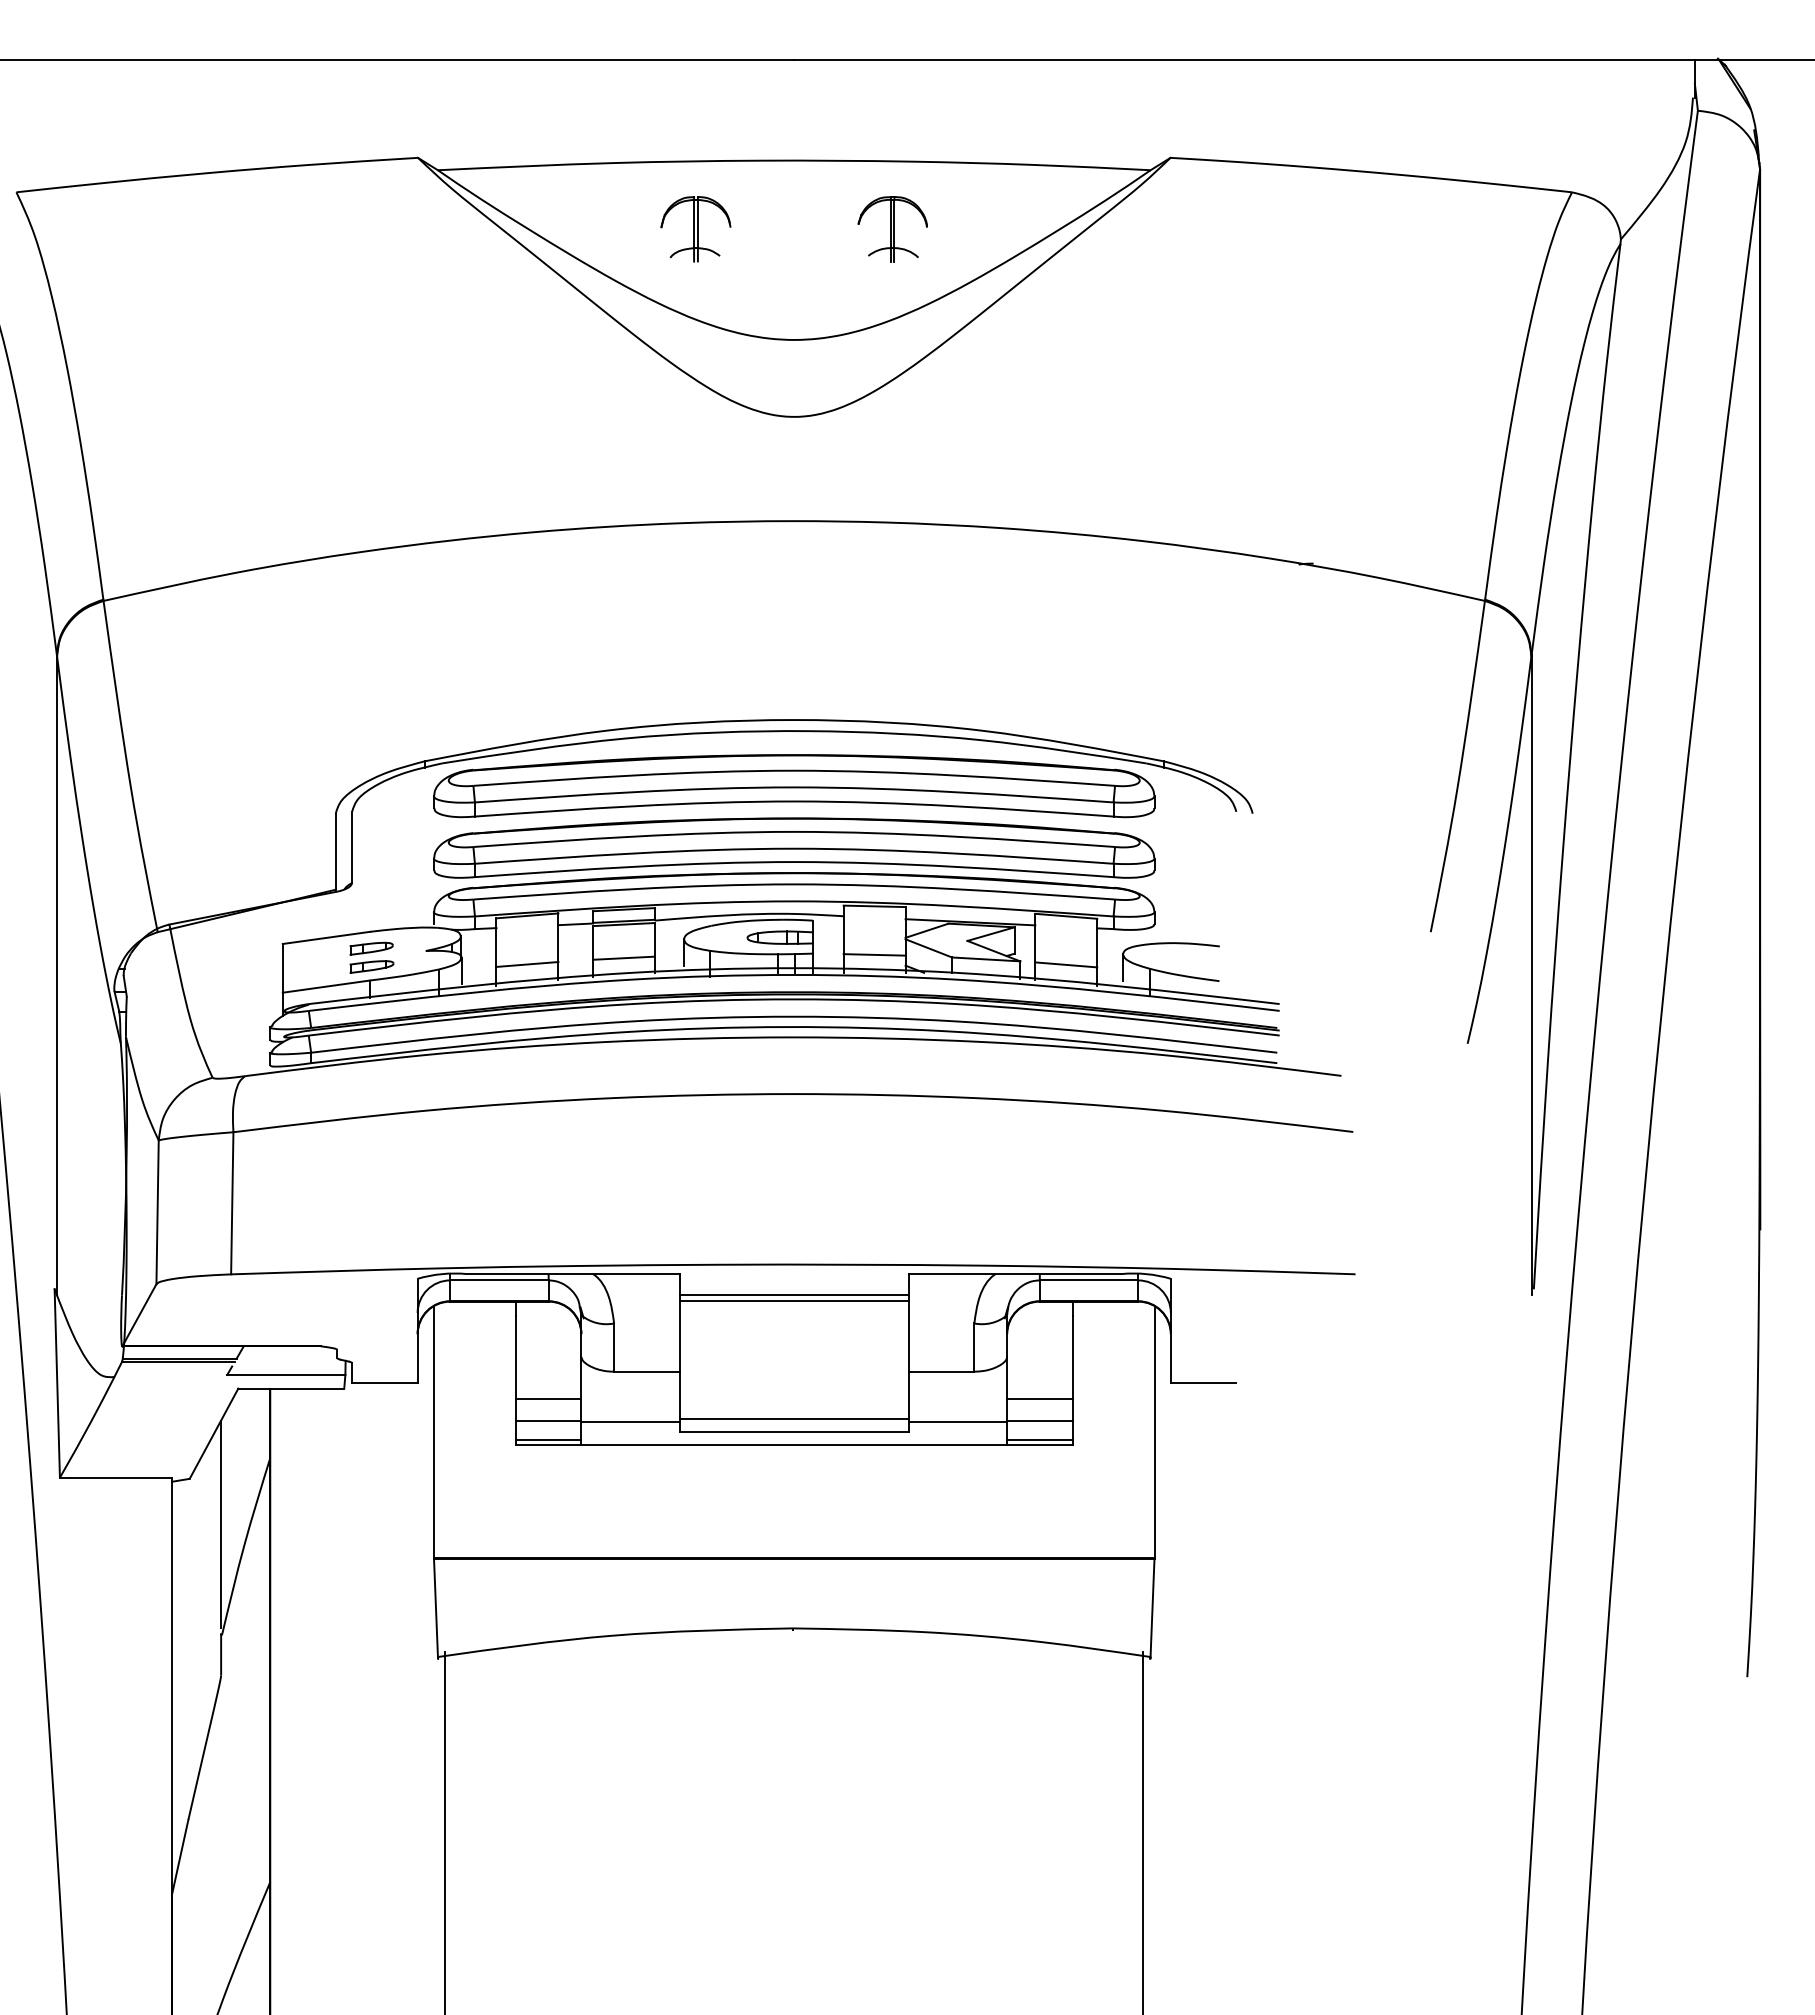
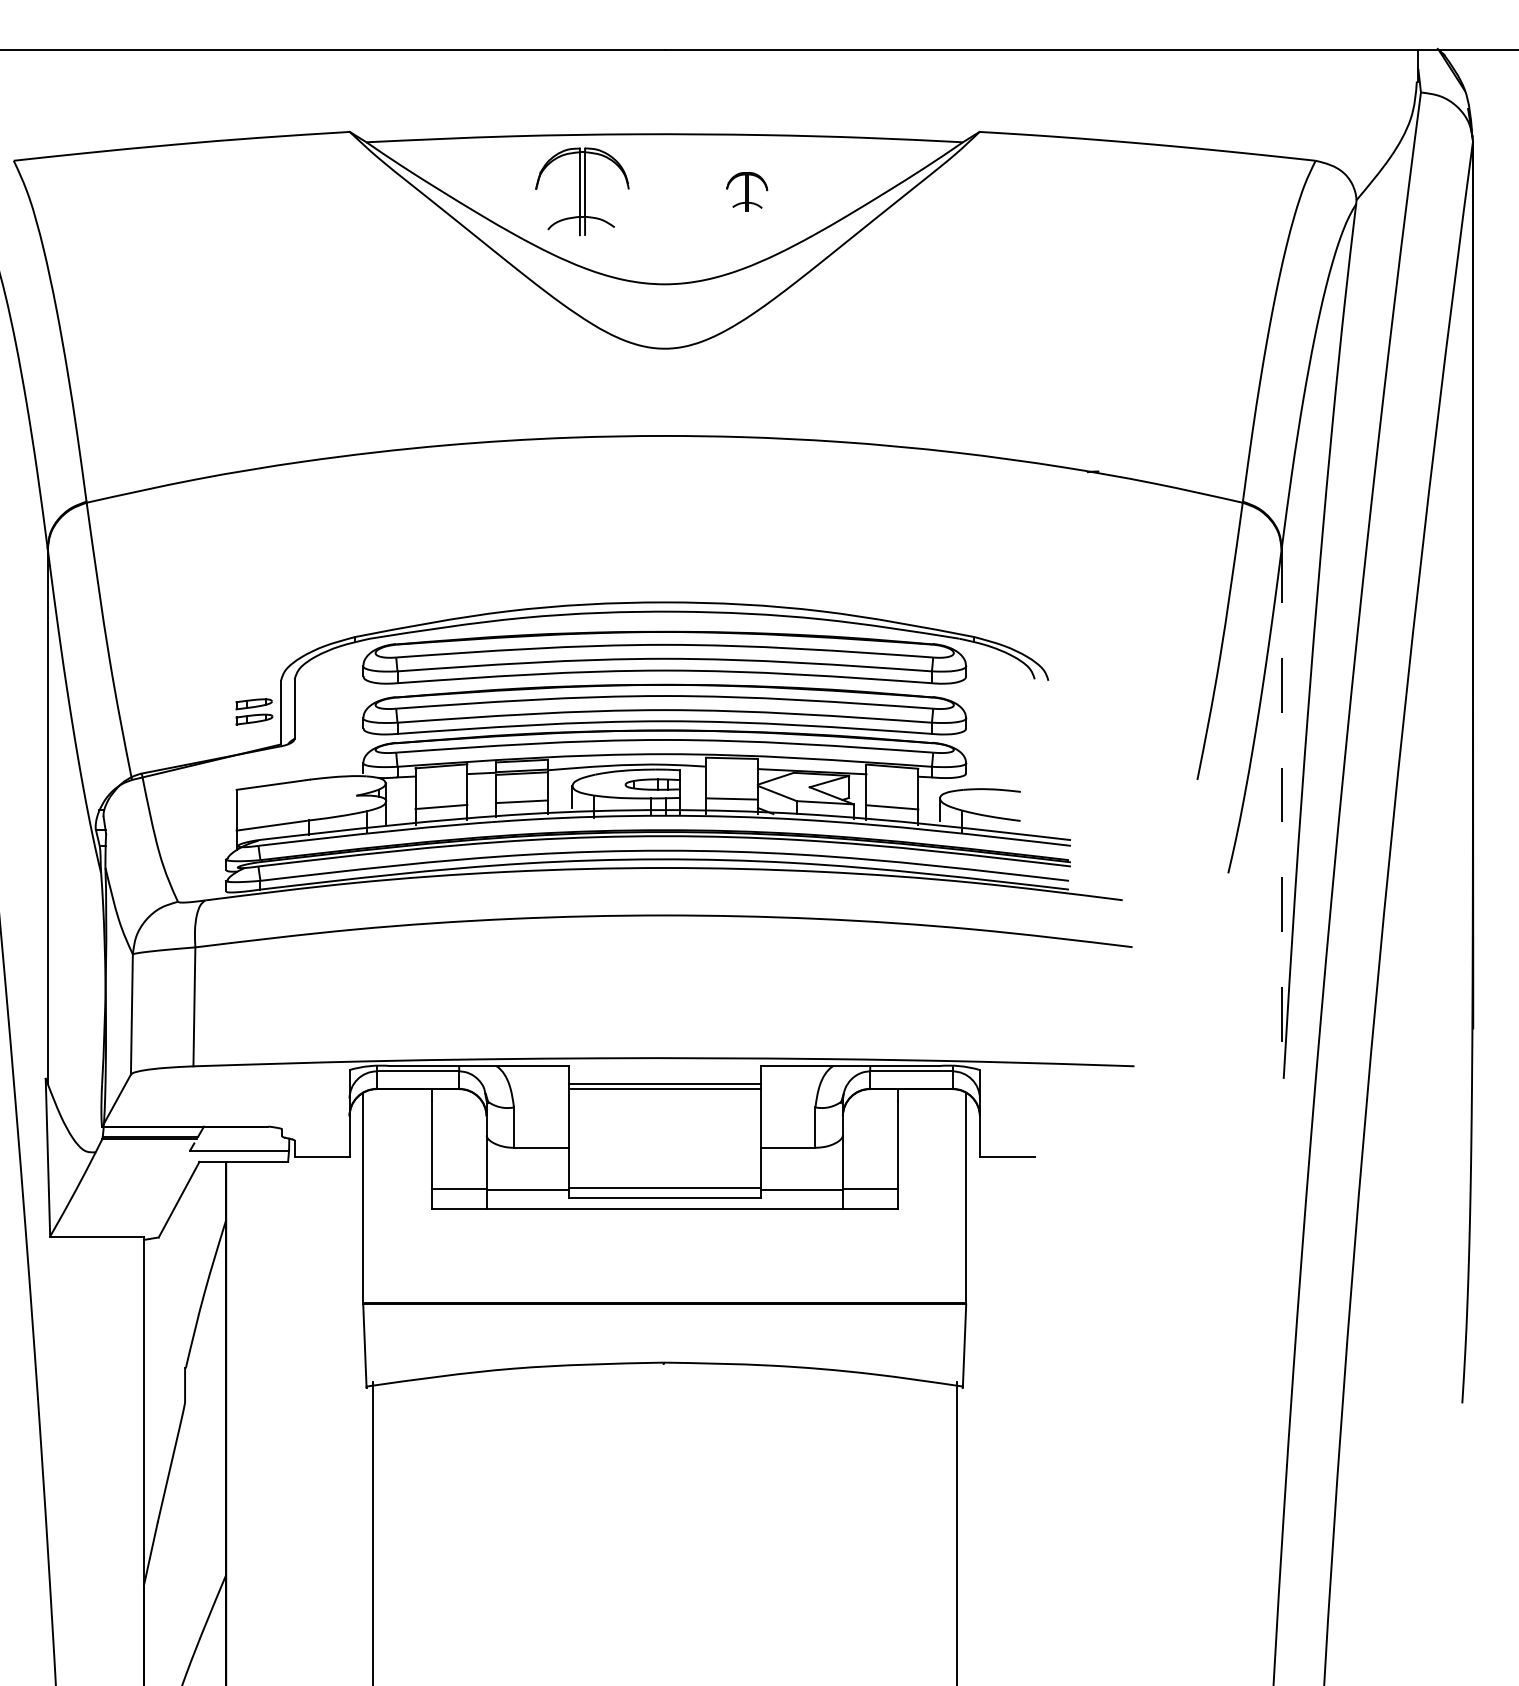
part: (695, 229) -> (582, 191), size x1.6
part: (892, 229) -> (746, 191), size x0.7
part: (371, 957) -> (254, 711), moved
line: (1531, 975) -> (1281, 816), solid -> dashed
line: (548, 1398) -> (459, 1170), removed
line: (1039, 1398) -> (869, 1170), removed
line: (548, 1439) -> (459, 1204), removed
line: (1039, 1439) -> (869, 1204), removed
line: (221, 1524) -> (185, 1275), removed

